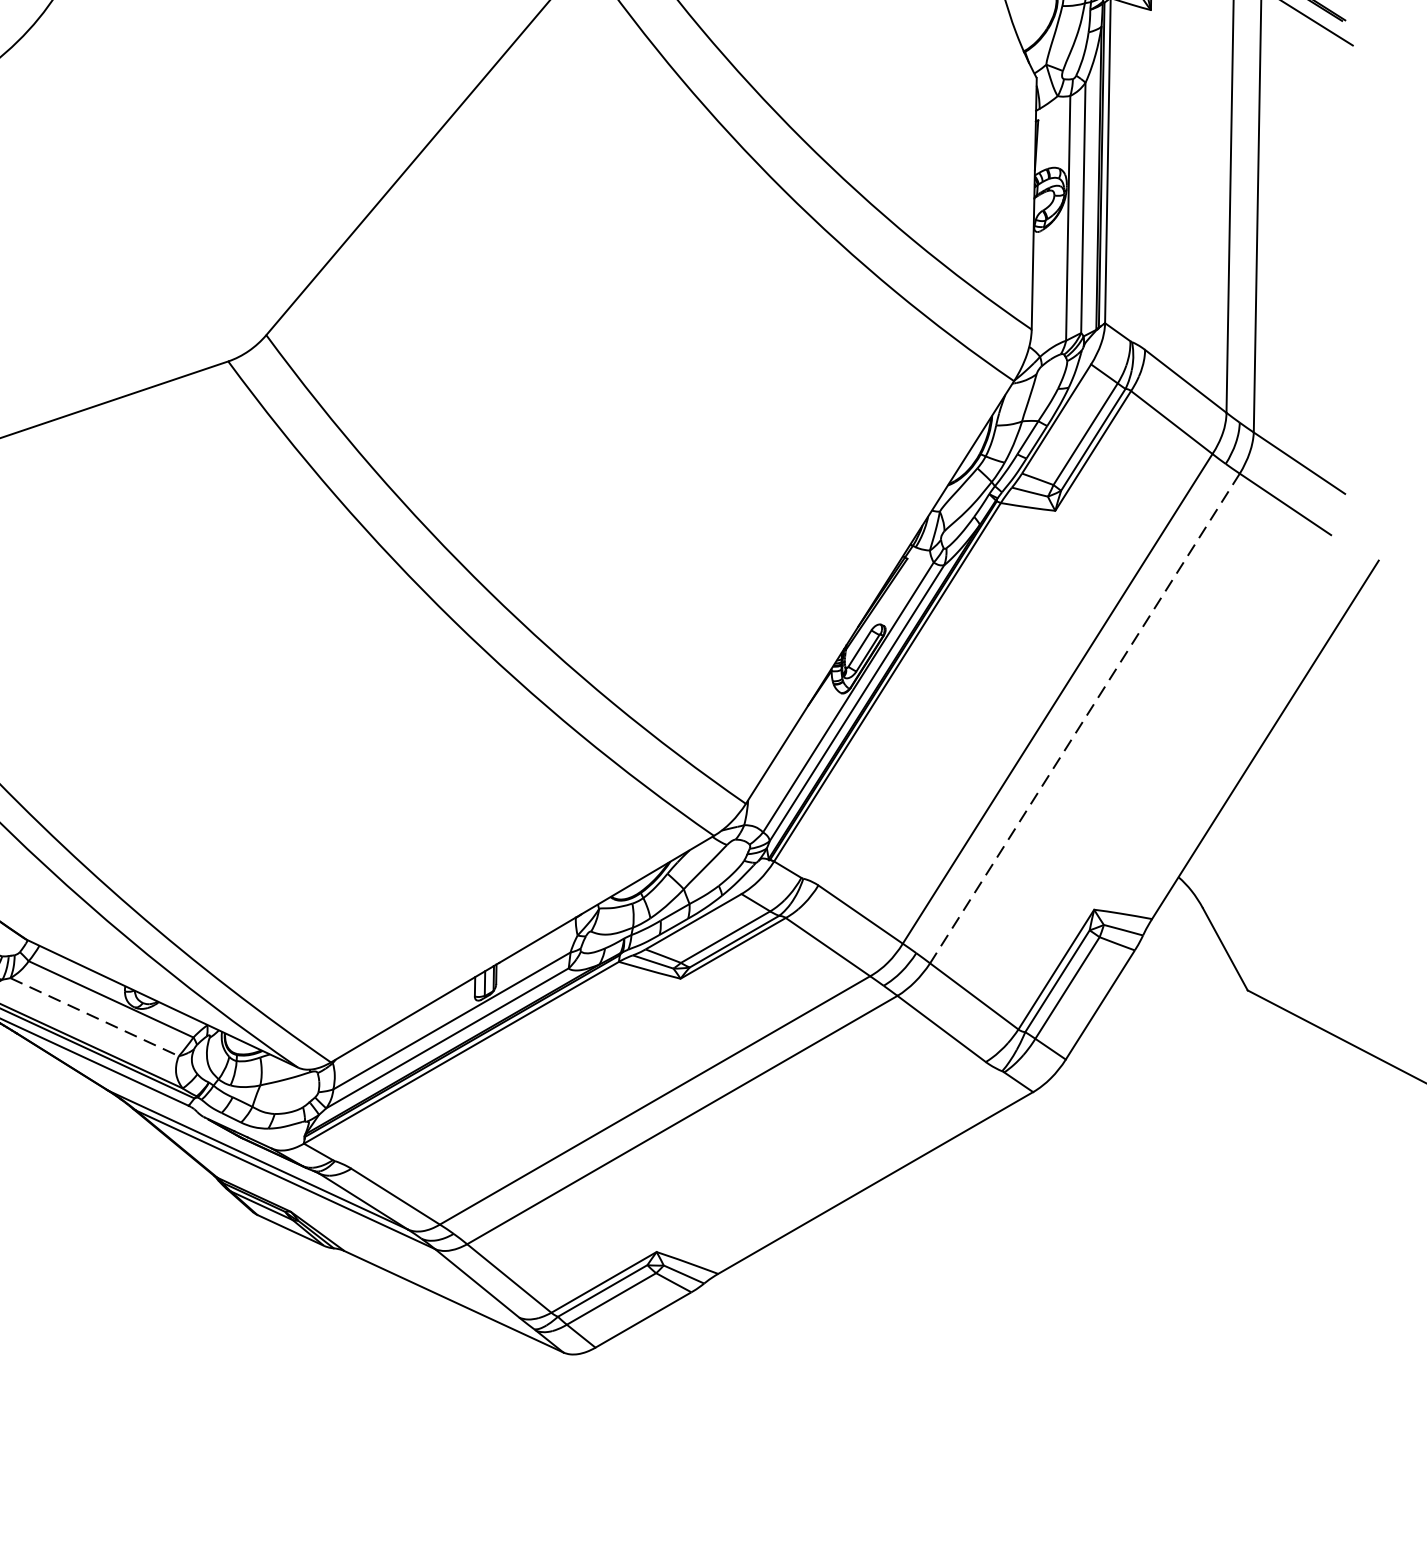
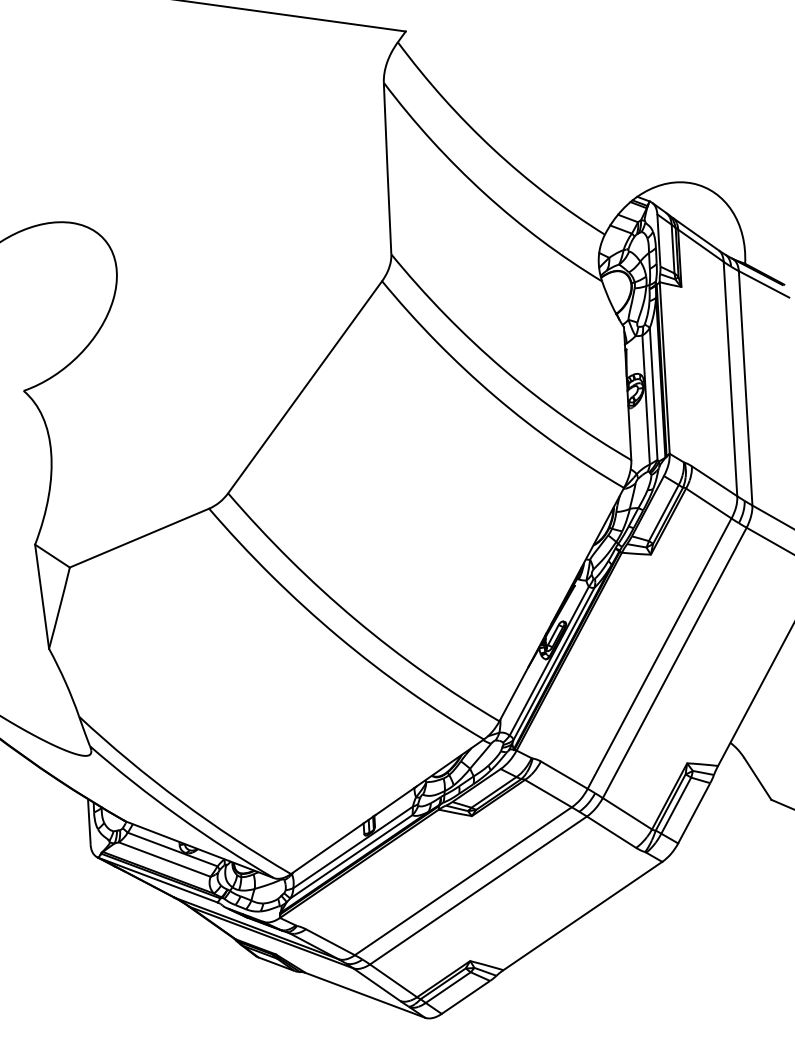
line: (1084, 719) -> (674, 663), dashed -> solid
line: (96, 1017) -> (165, 859), dashed -> solid

